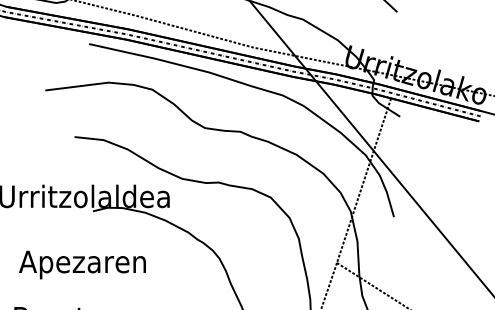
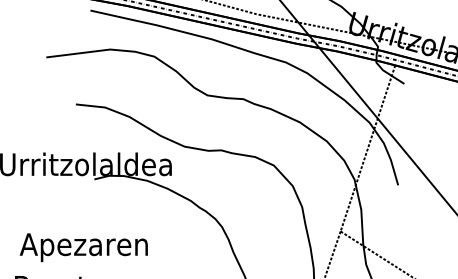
text: (82, 264) -> (83, 247), moved

